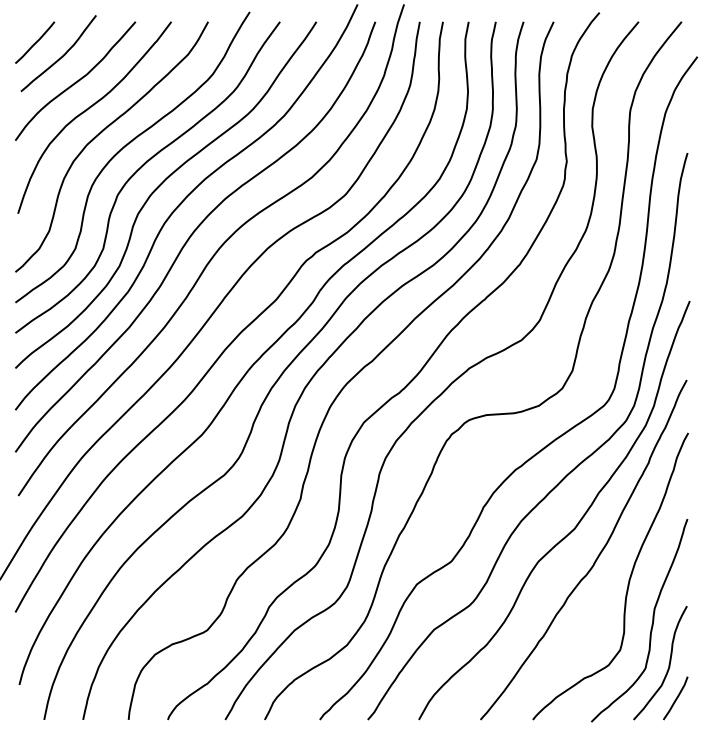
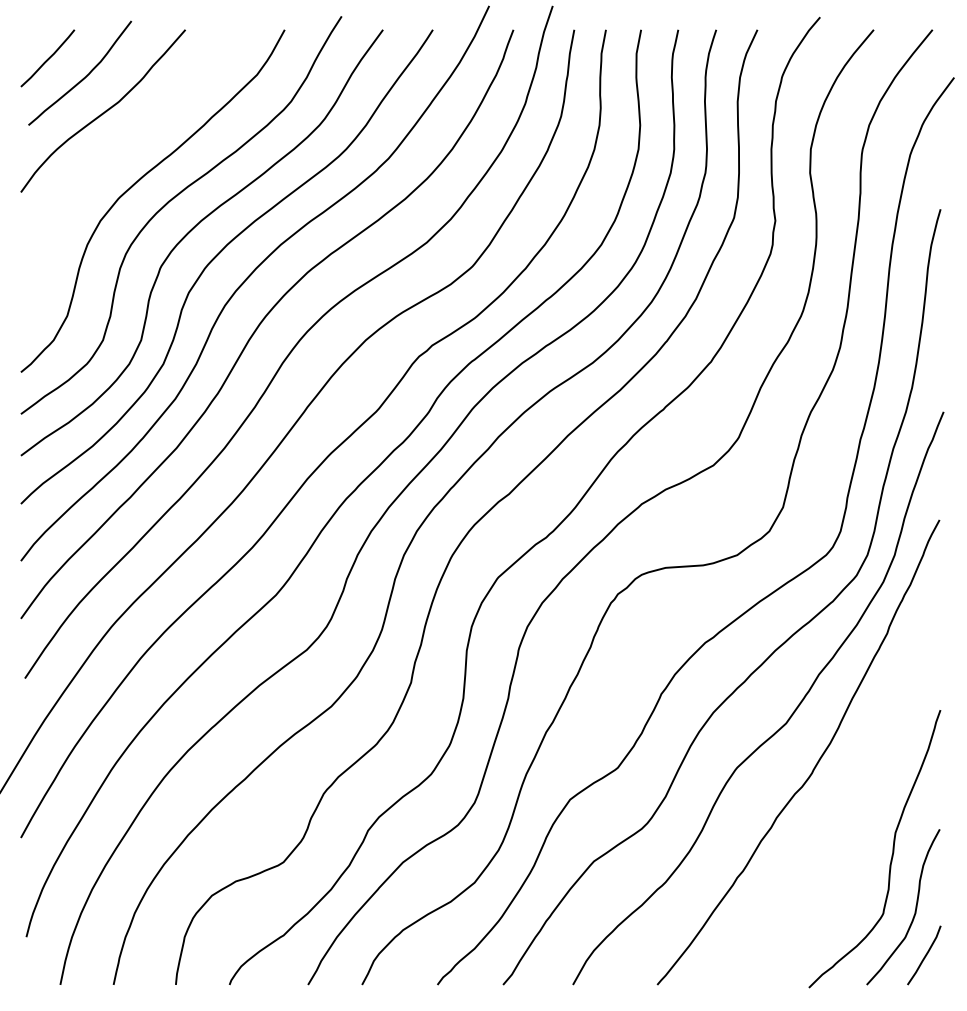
curve: (88, 109) -> (121, 149), removed
curve: (628, 581) -> (859, 795), removed

